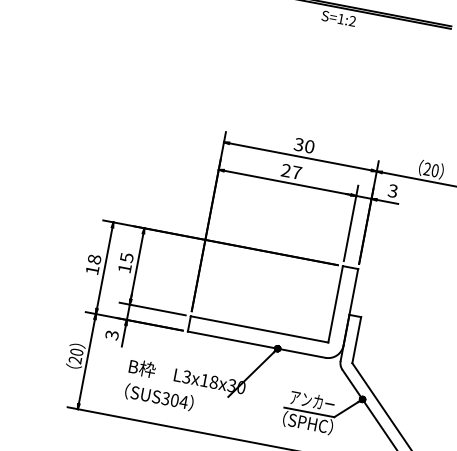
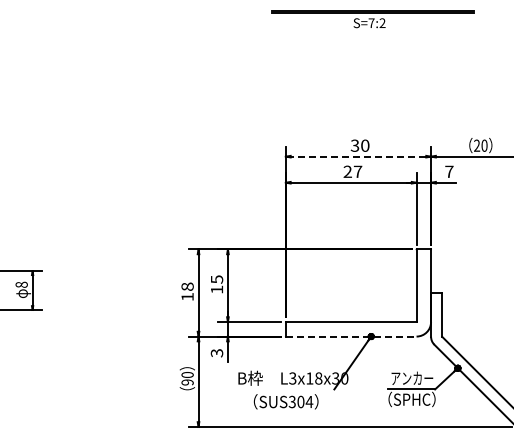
text: (341, 18) -> (371, 22), S=1:2 -> S=7:2
line: (300, 156) -> (358, 156), solid -> dashed
text: (393, 190) -> (449, 171), 3 -> 7
line: (256, 344) -> (351, 336), solid -> dashed
text: (75, 360) -> (187, 382), 20 -> 90
text: (158, 396) -> (285, 401), moved

